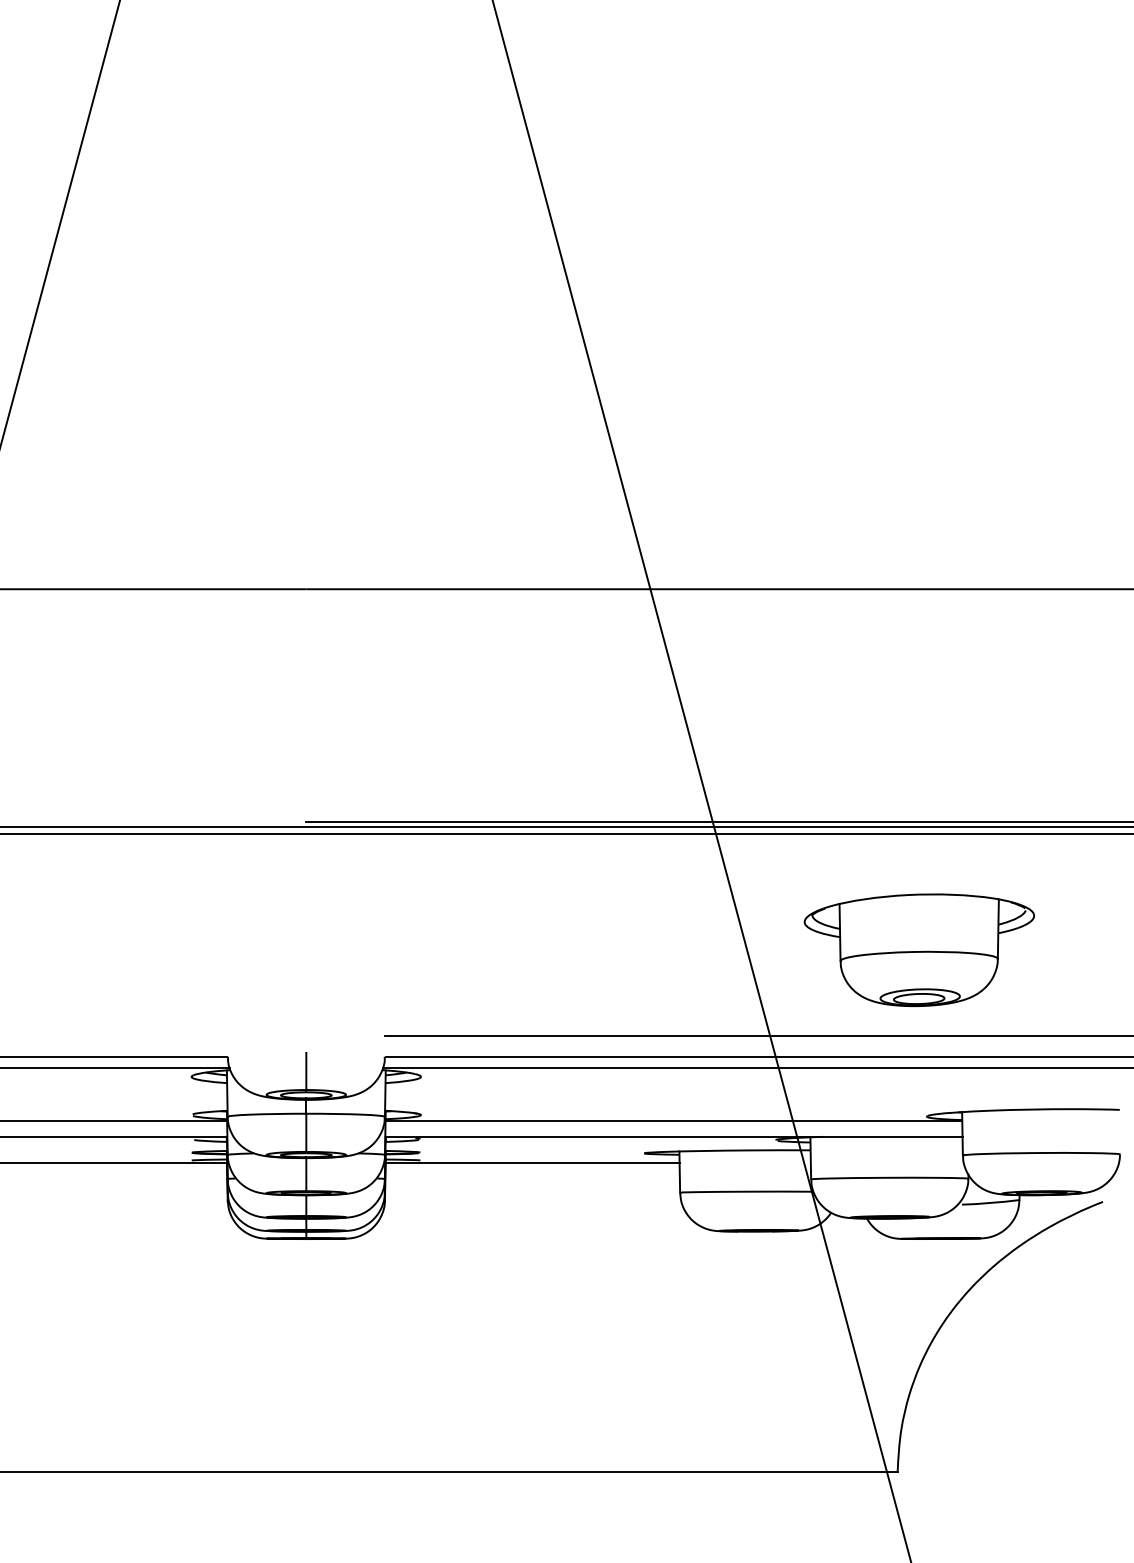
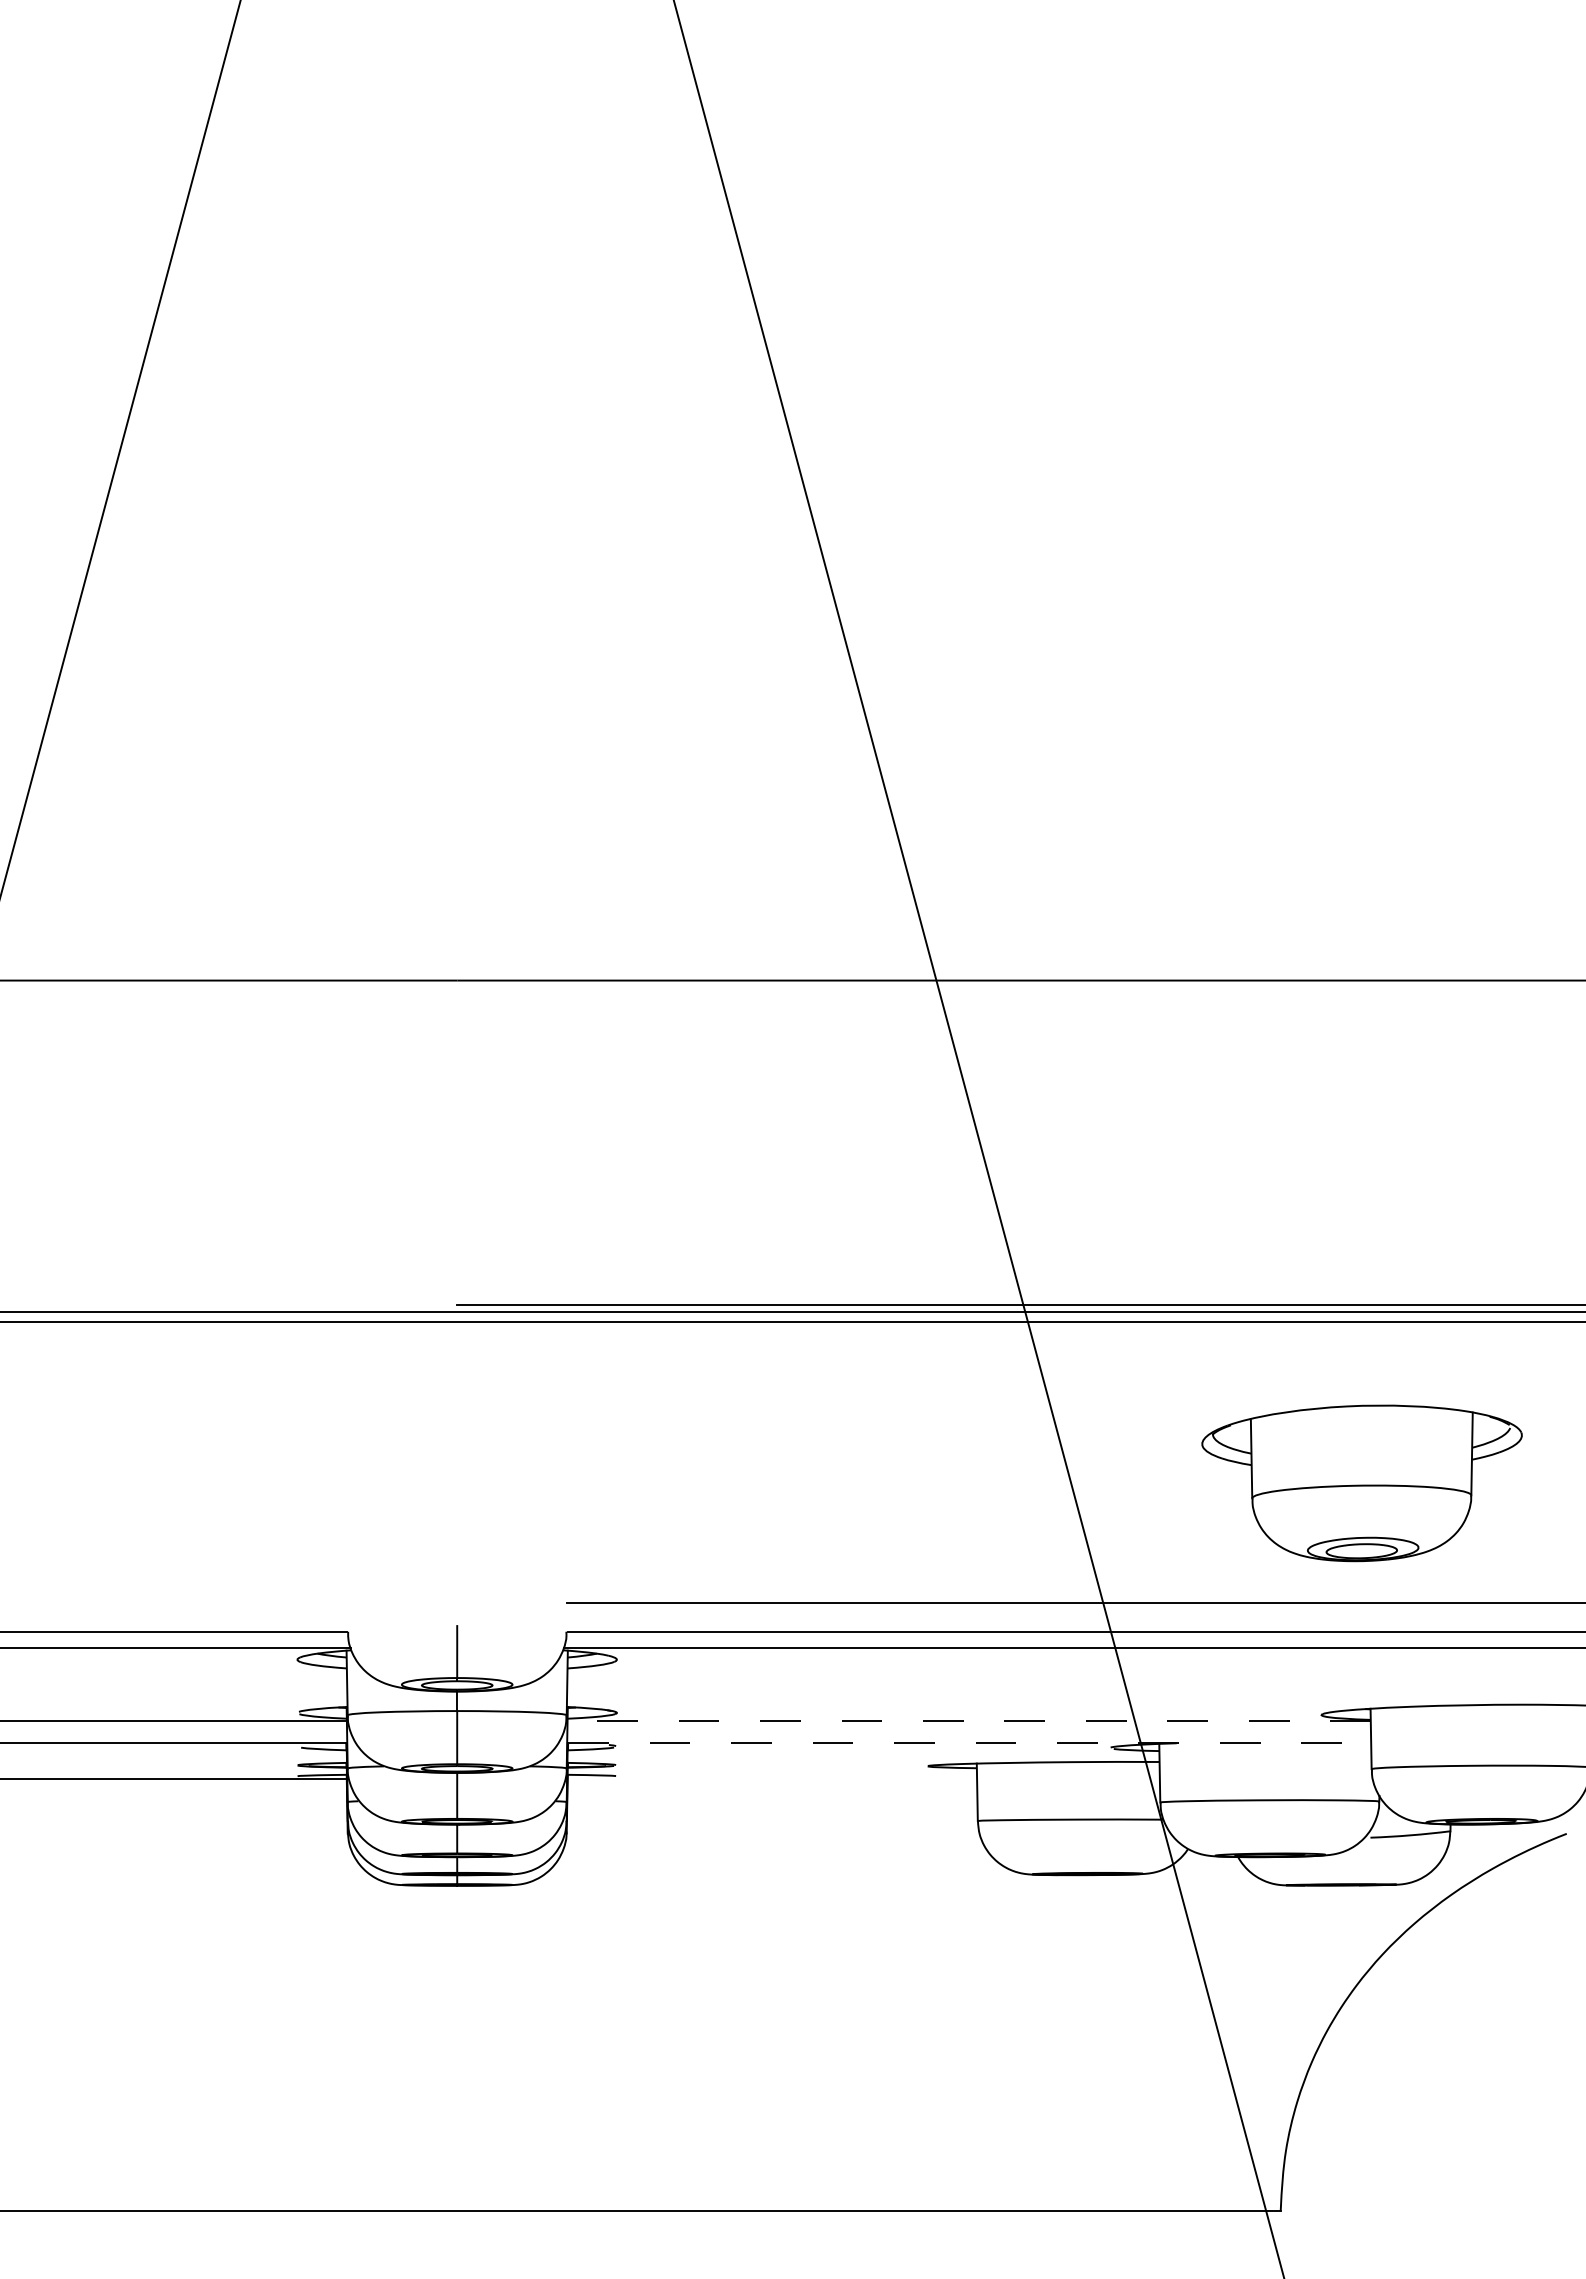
part: (918, 950) -> (1361, 1483), moved
line: (674, 1120) -> (969, 1720), solid -> dashed
line: (674, 1137) -> (969, 1743), solid -> dashed
line: (532, 1162) -> (772, 1779), removed

